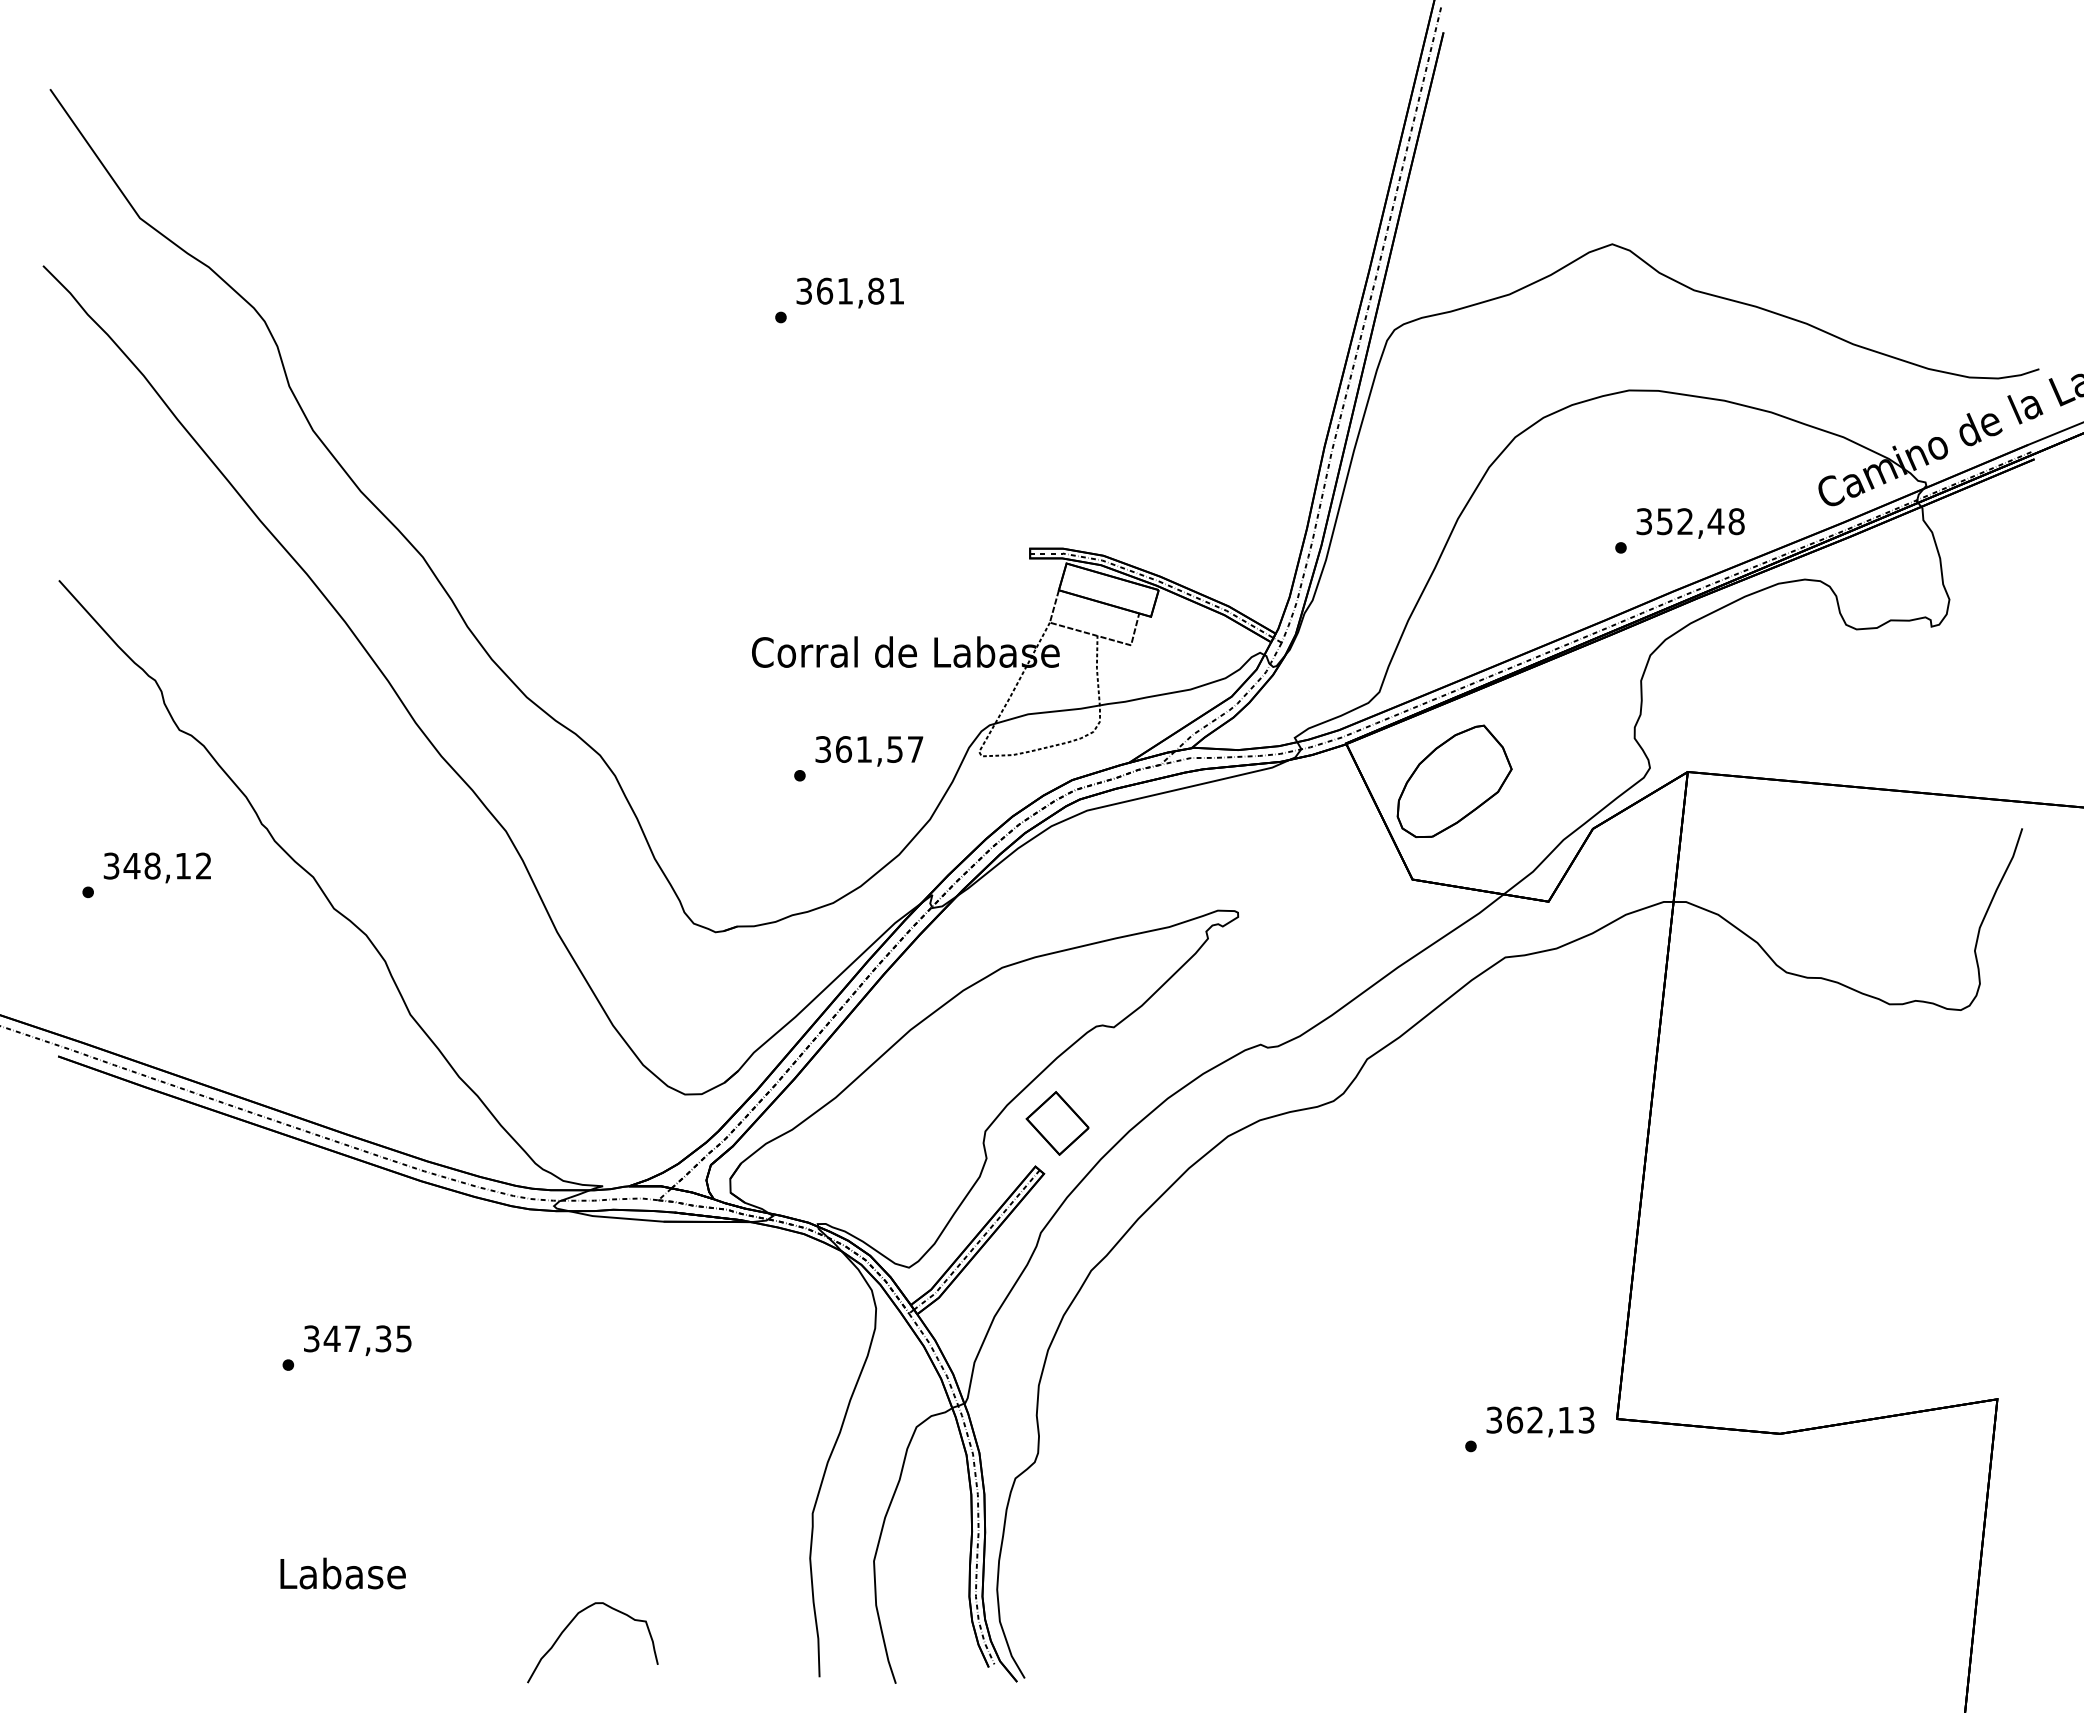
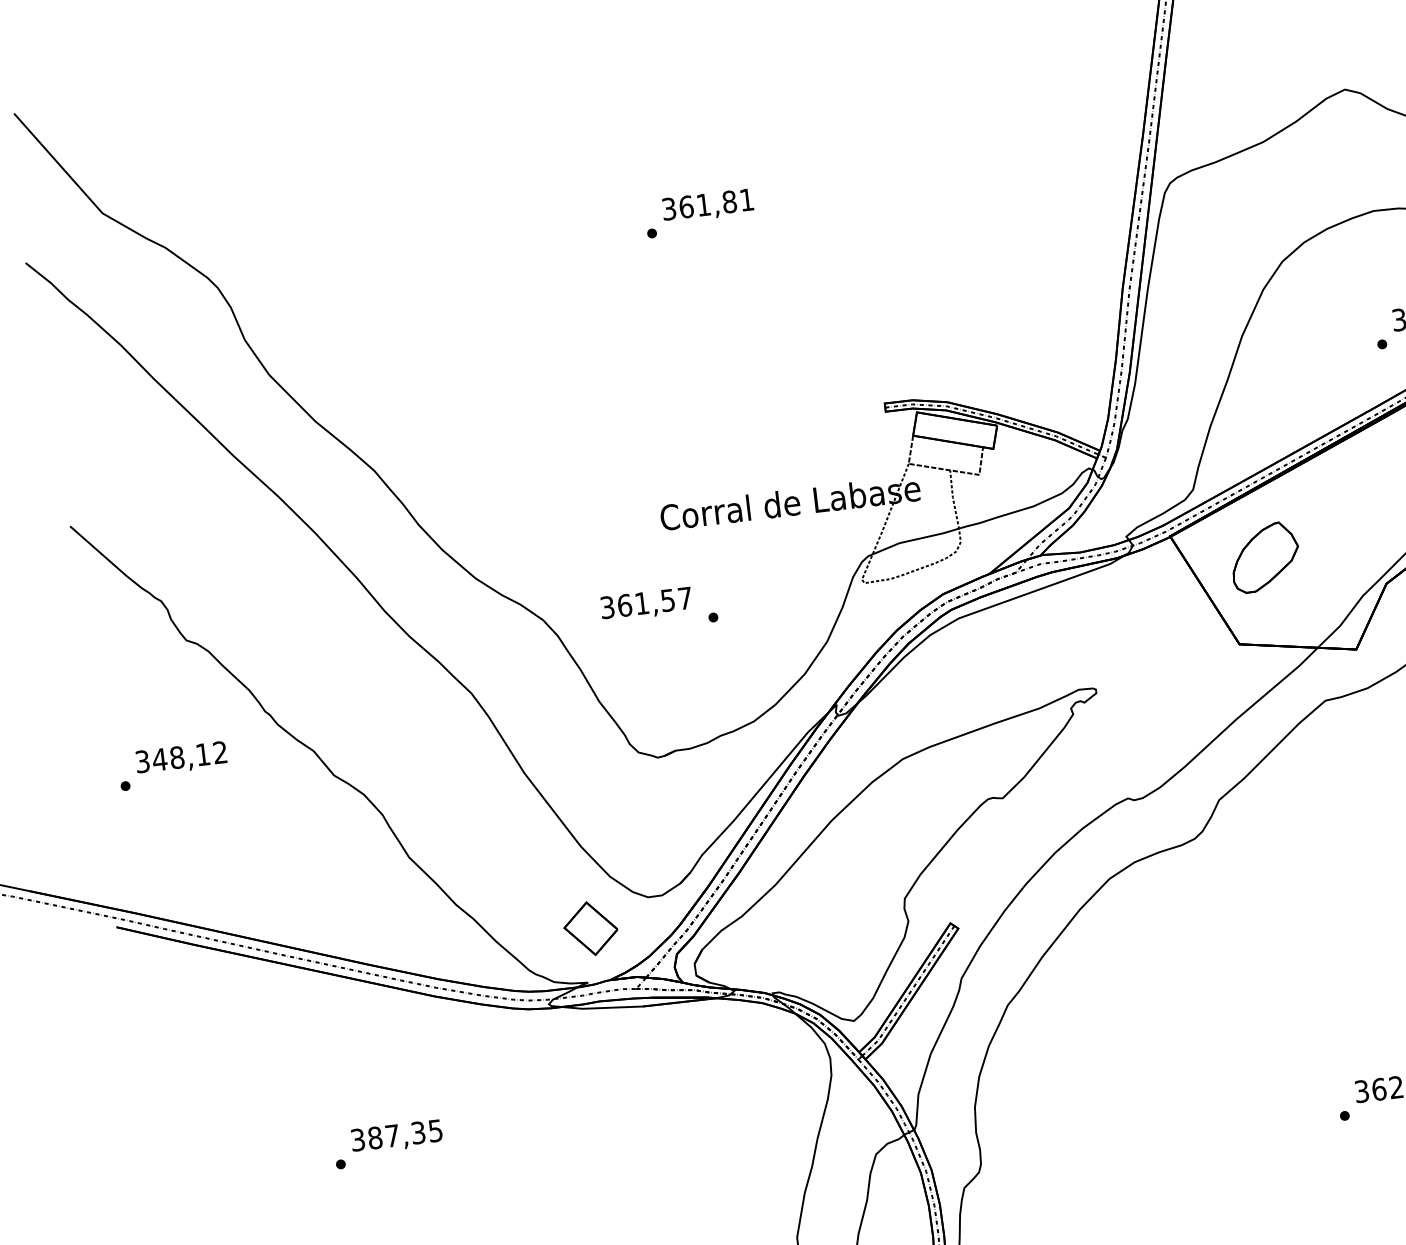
text: (869, 751) -> (646, 604), moved
part: (1454, 780) -> (1265, 556), size x0.7
part: (1057, 1123) -> (590, 928), moved
text: (331, 1338) -> (374, 1137), 347,35 -> 387,35

